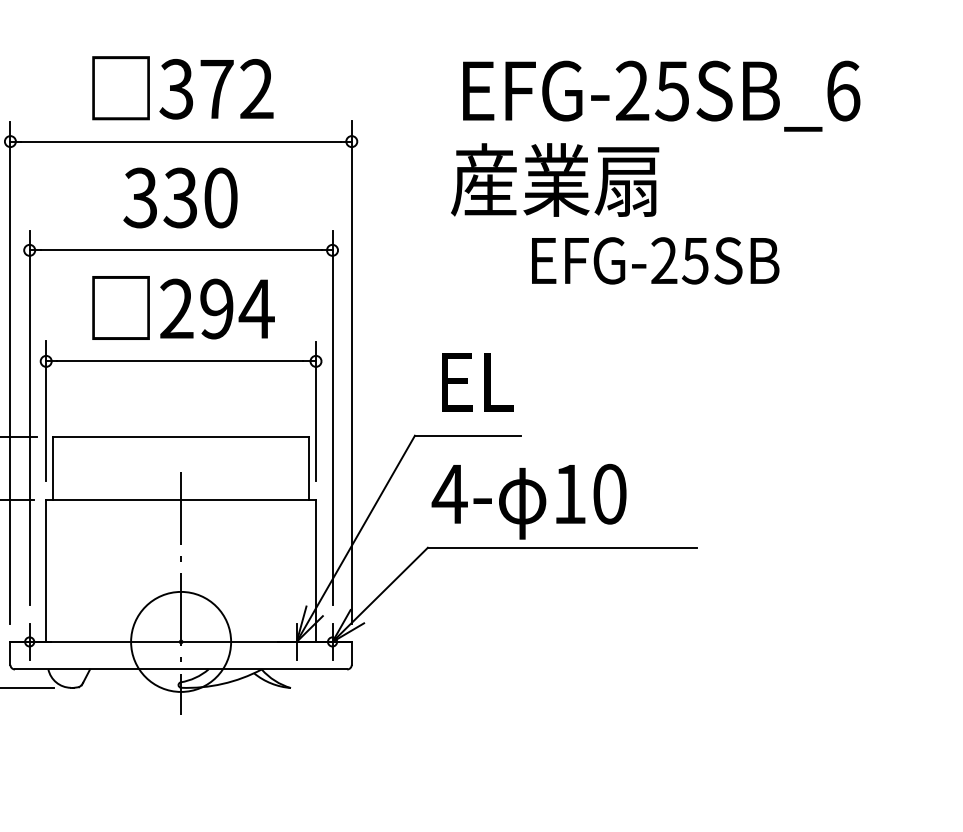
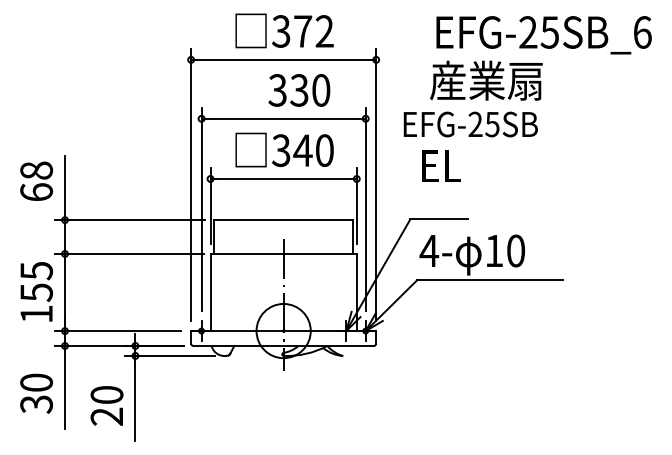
text: (180, 198) -> (299, 90), moved
text: (654, 260) -> (470, 124), moved
text: (217, 308) -> (303, 150), 294 -> 340
text: (477, 380) -> (441, 165), moved

